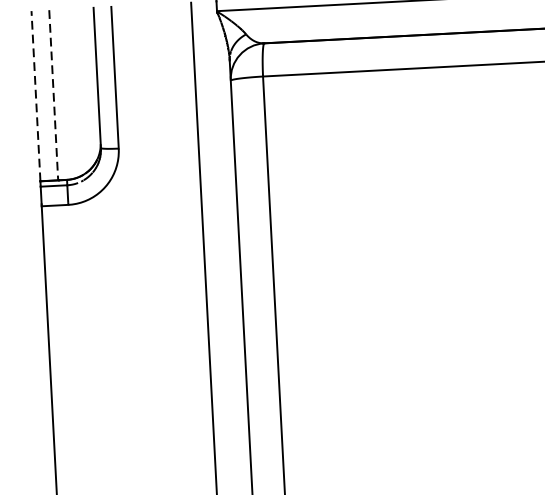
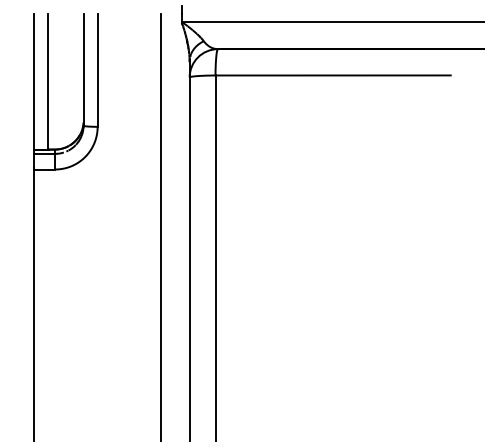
line: (54, 95) -> (48, 81), dashed -> solid
line: (35, 96) -> (33, 81), dashed -> solid

